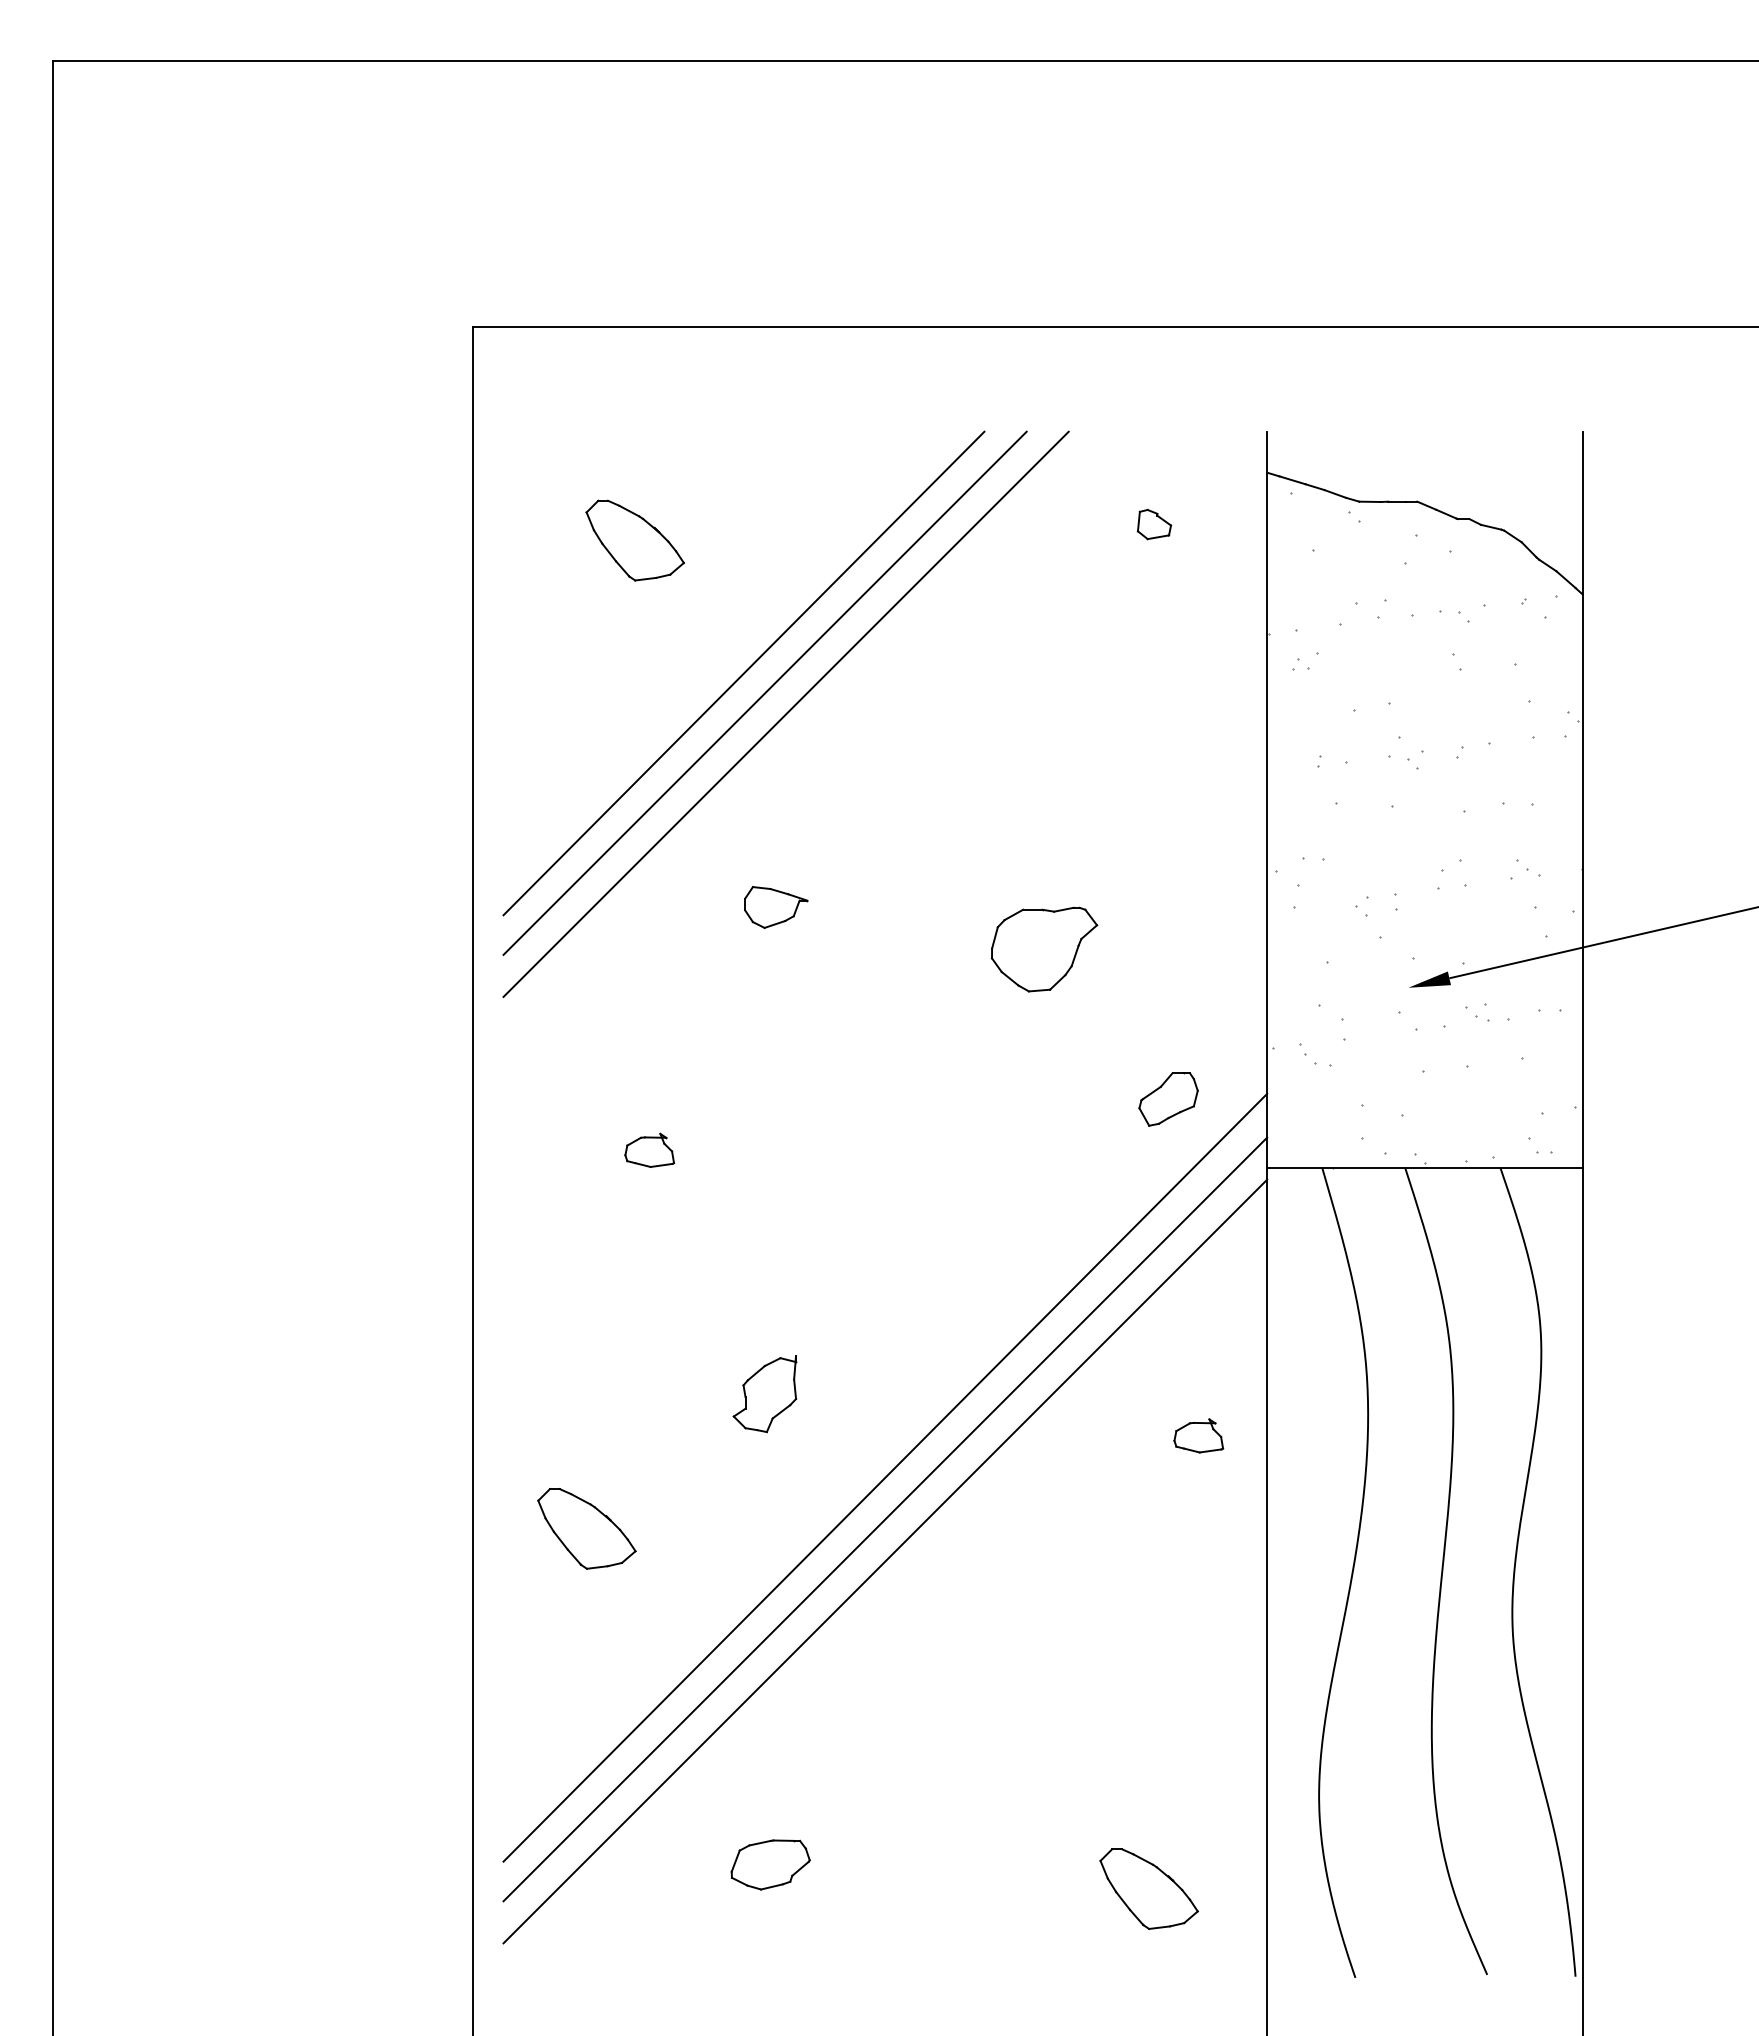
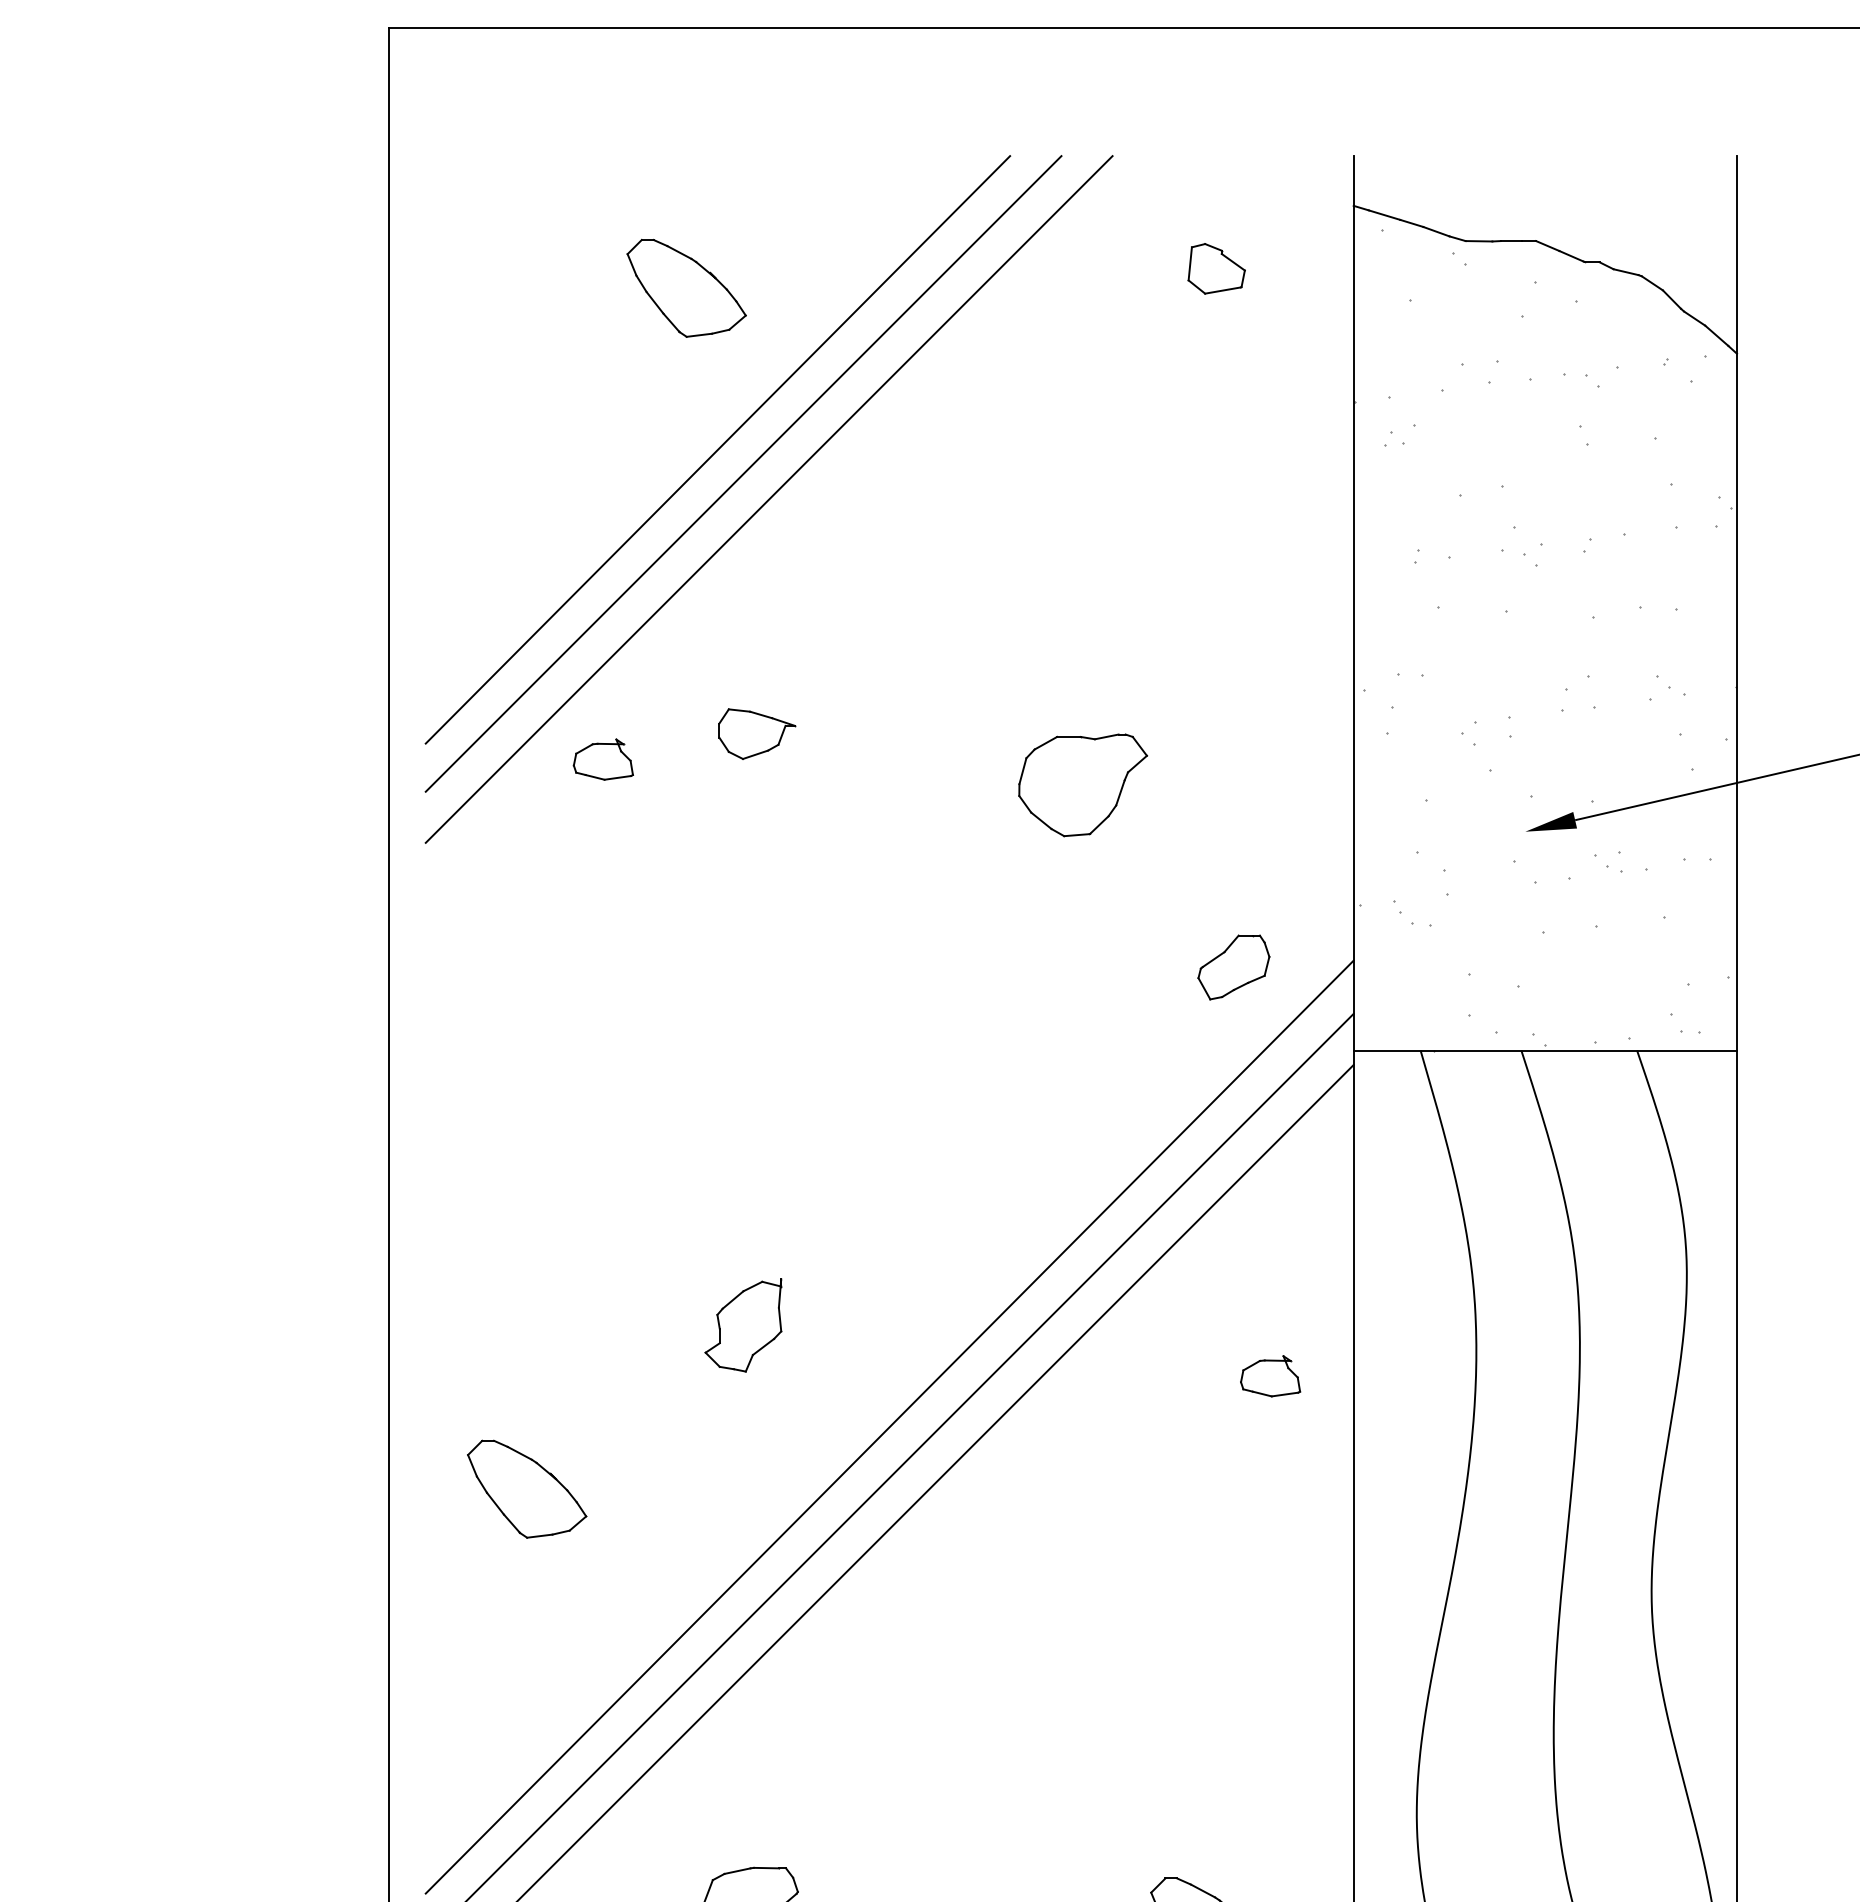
part: (1154, 524) -> (1216, 268), size x1.4
part: (634, 540) -> (685, 288), moved
part: (649, 1149) -> (603, 758), moved

